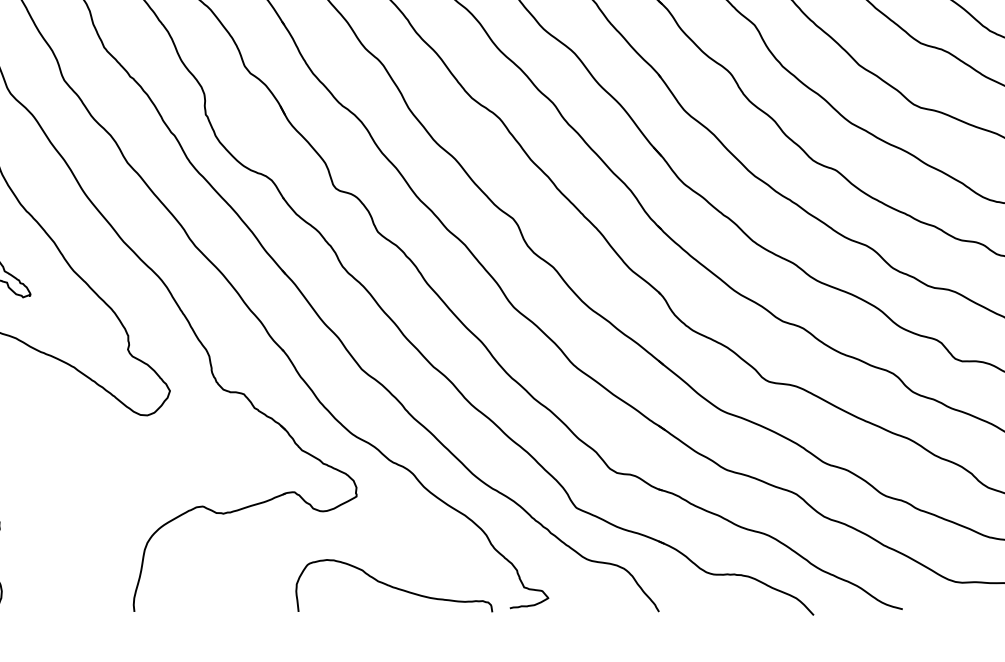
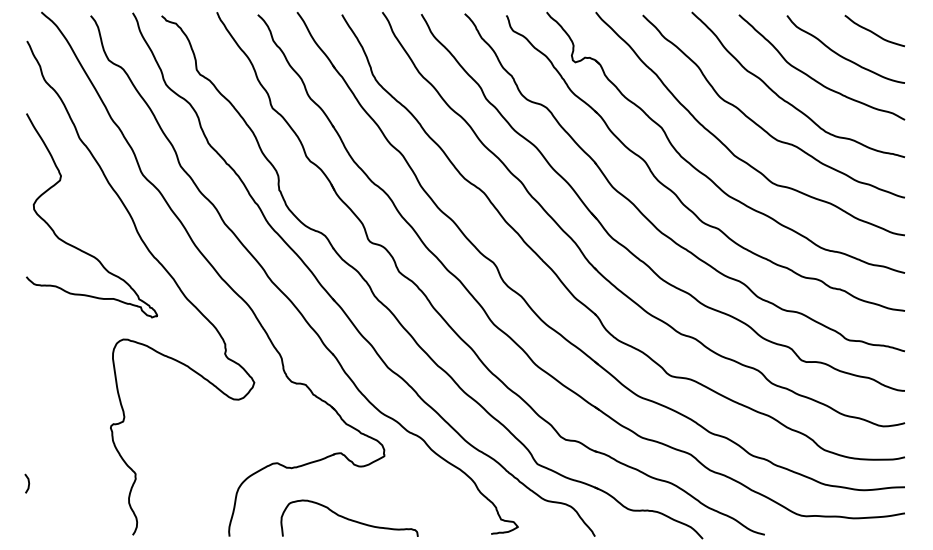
curve: (394, 585) -> (349, 518), moved

